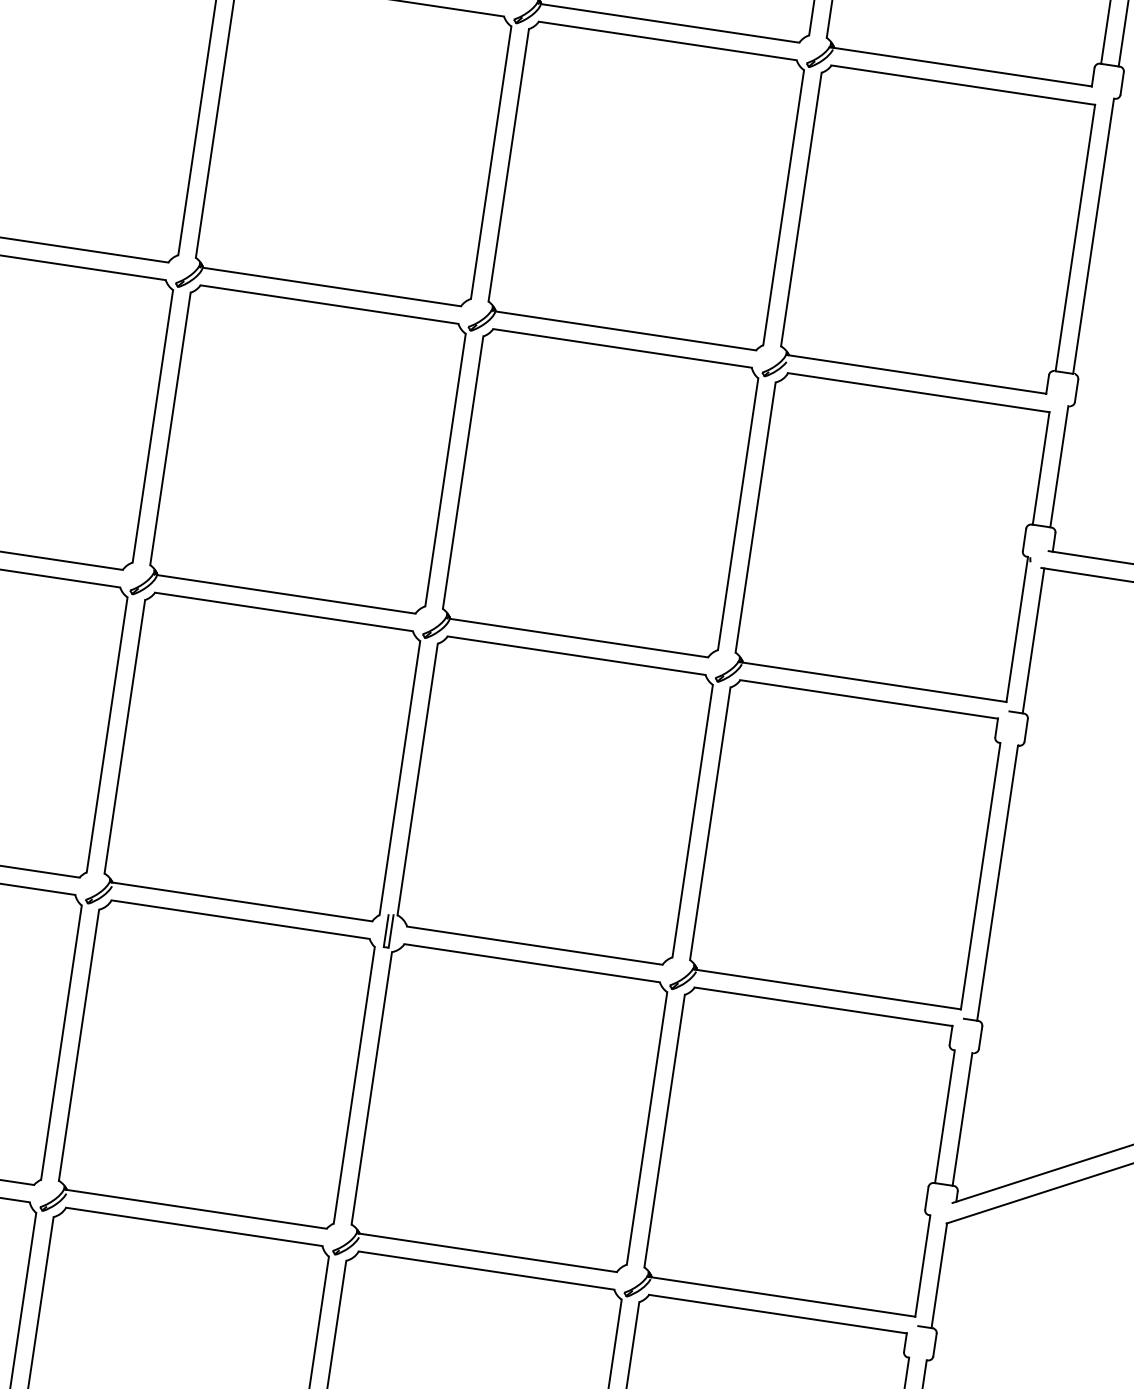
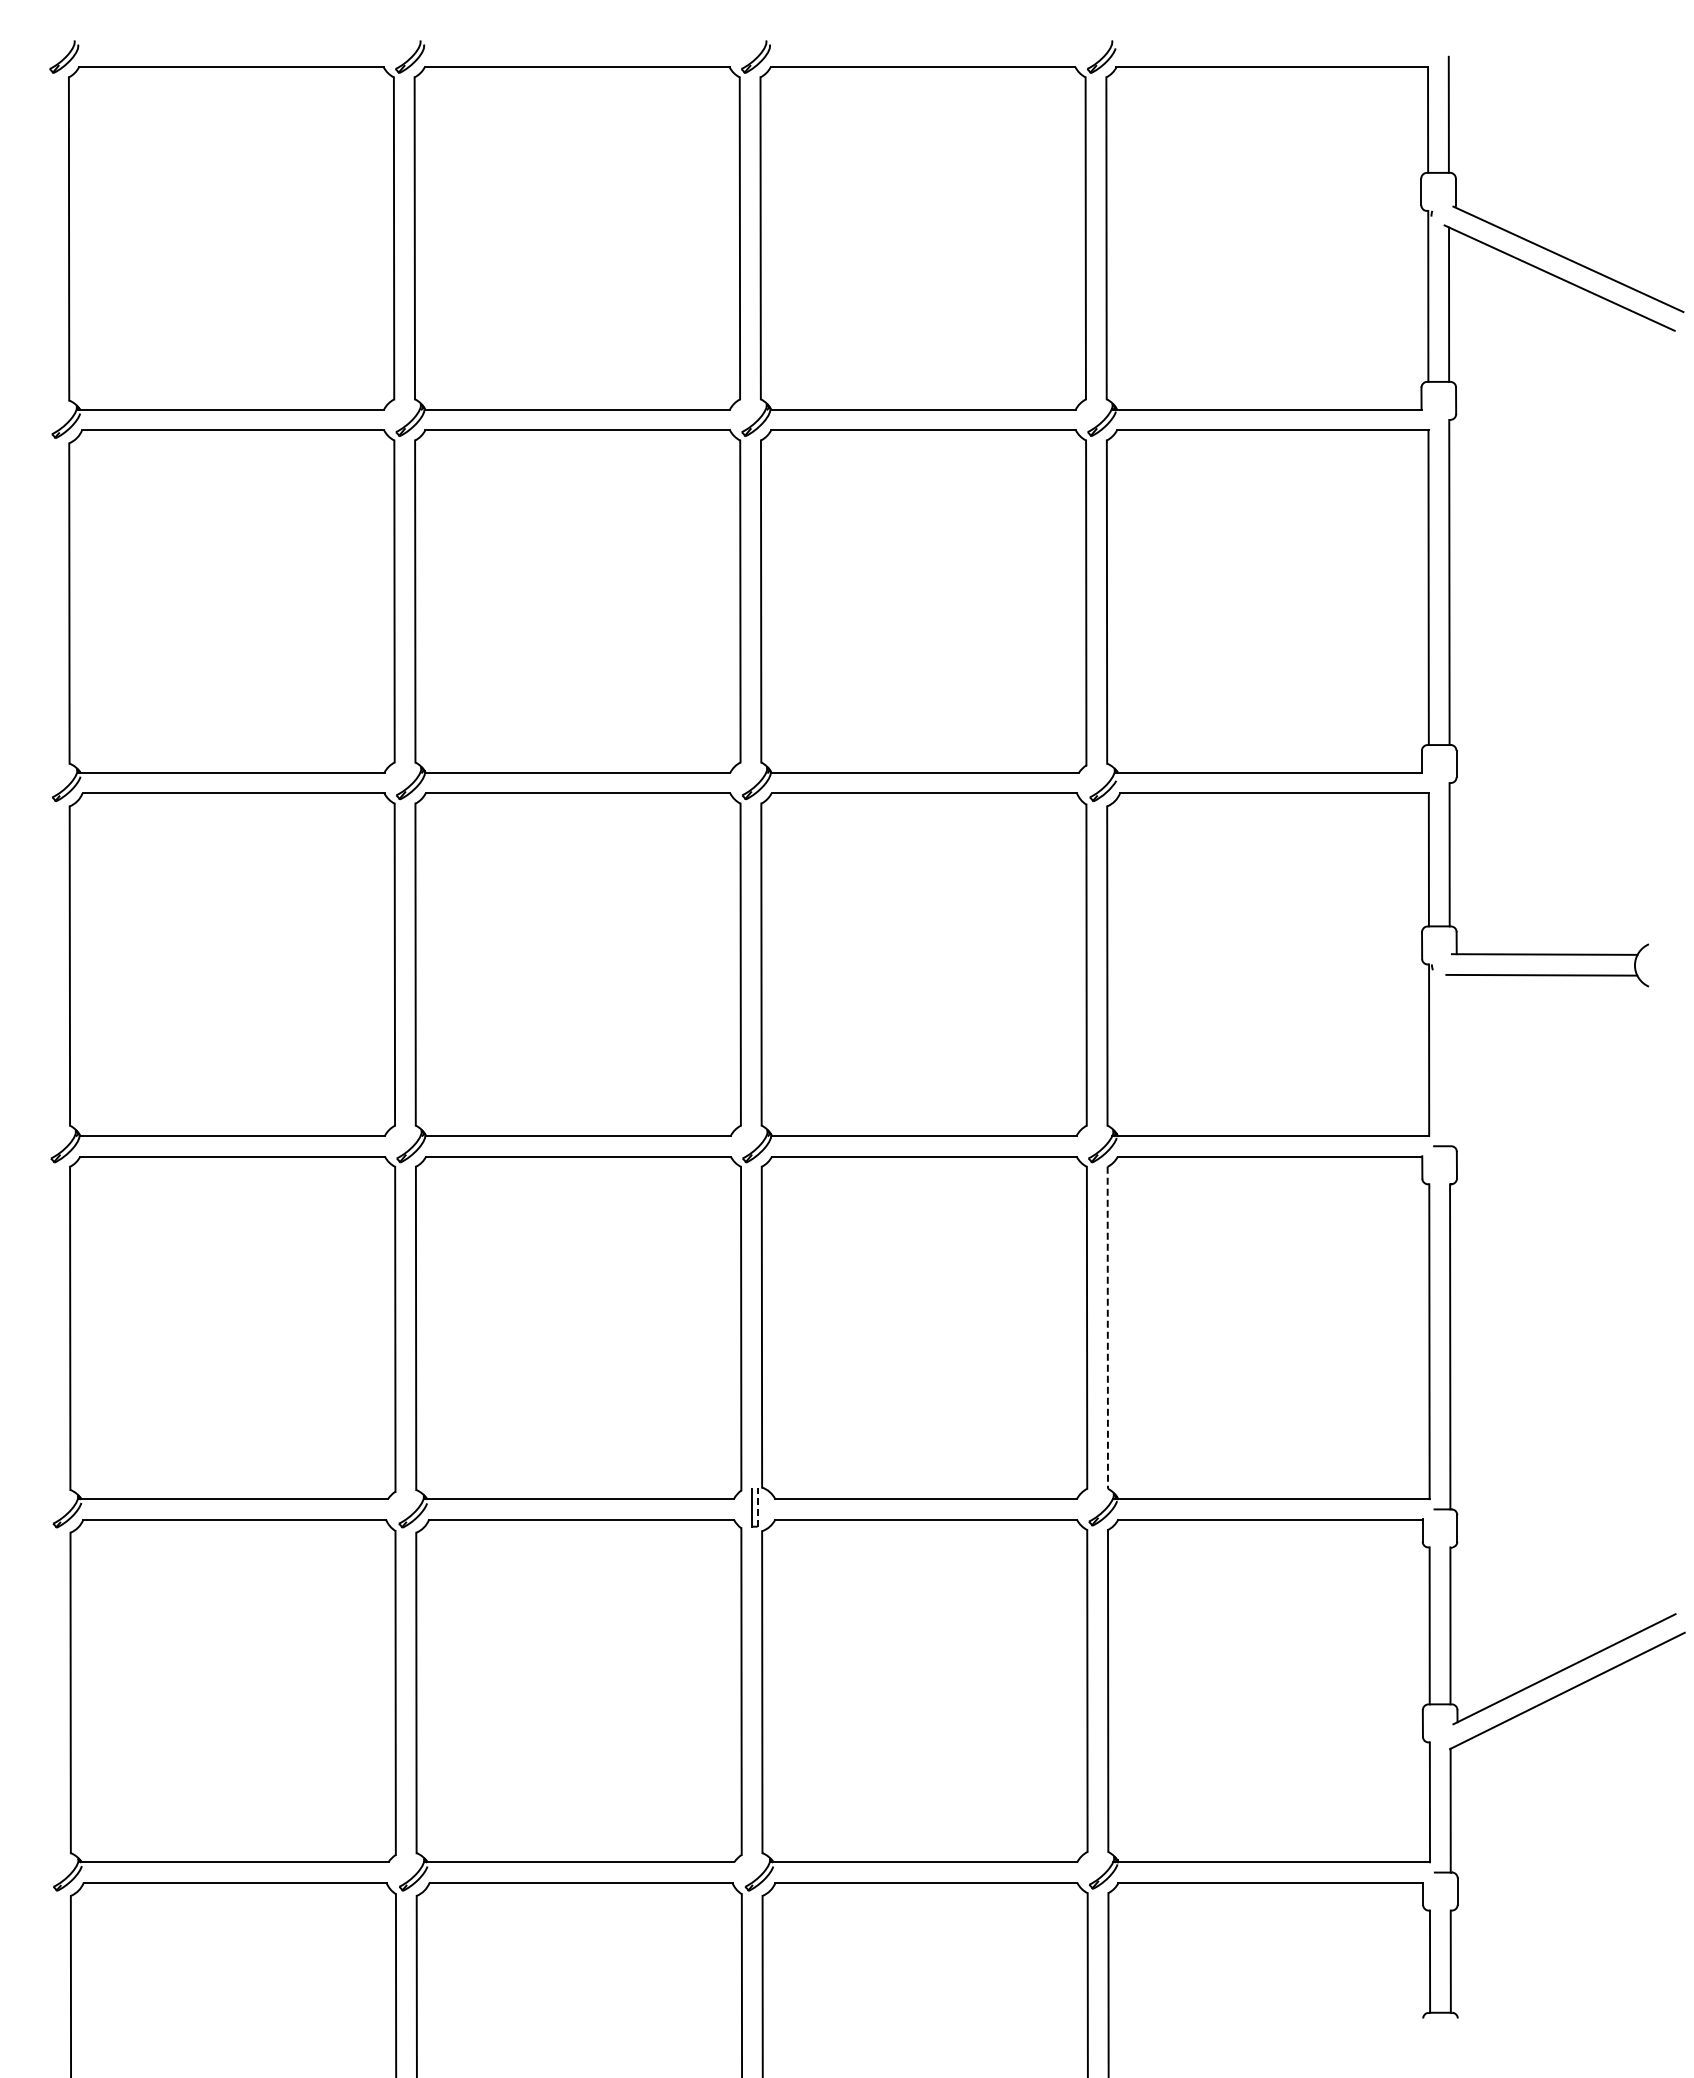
line: (1033, 640) -> (1449, 1060), removed
line: (710, 823) -> (1107, 1327), solid -> dashed
line: (391, 930) -> (757, 1506), solid -> dashed

